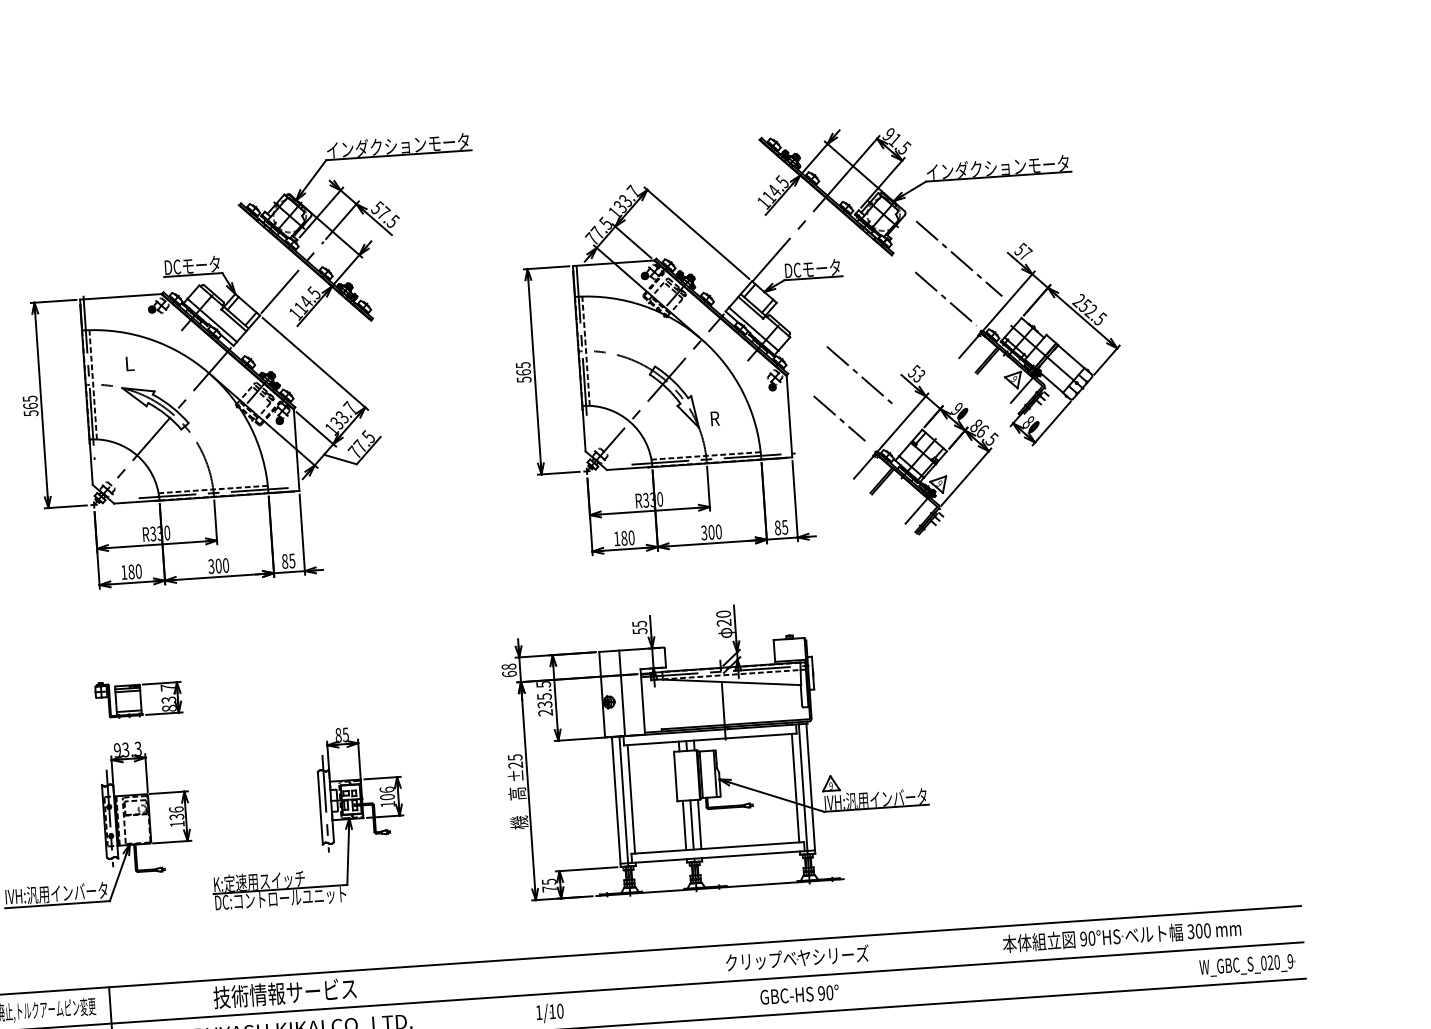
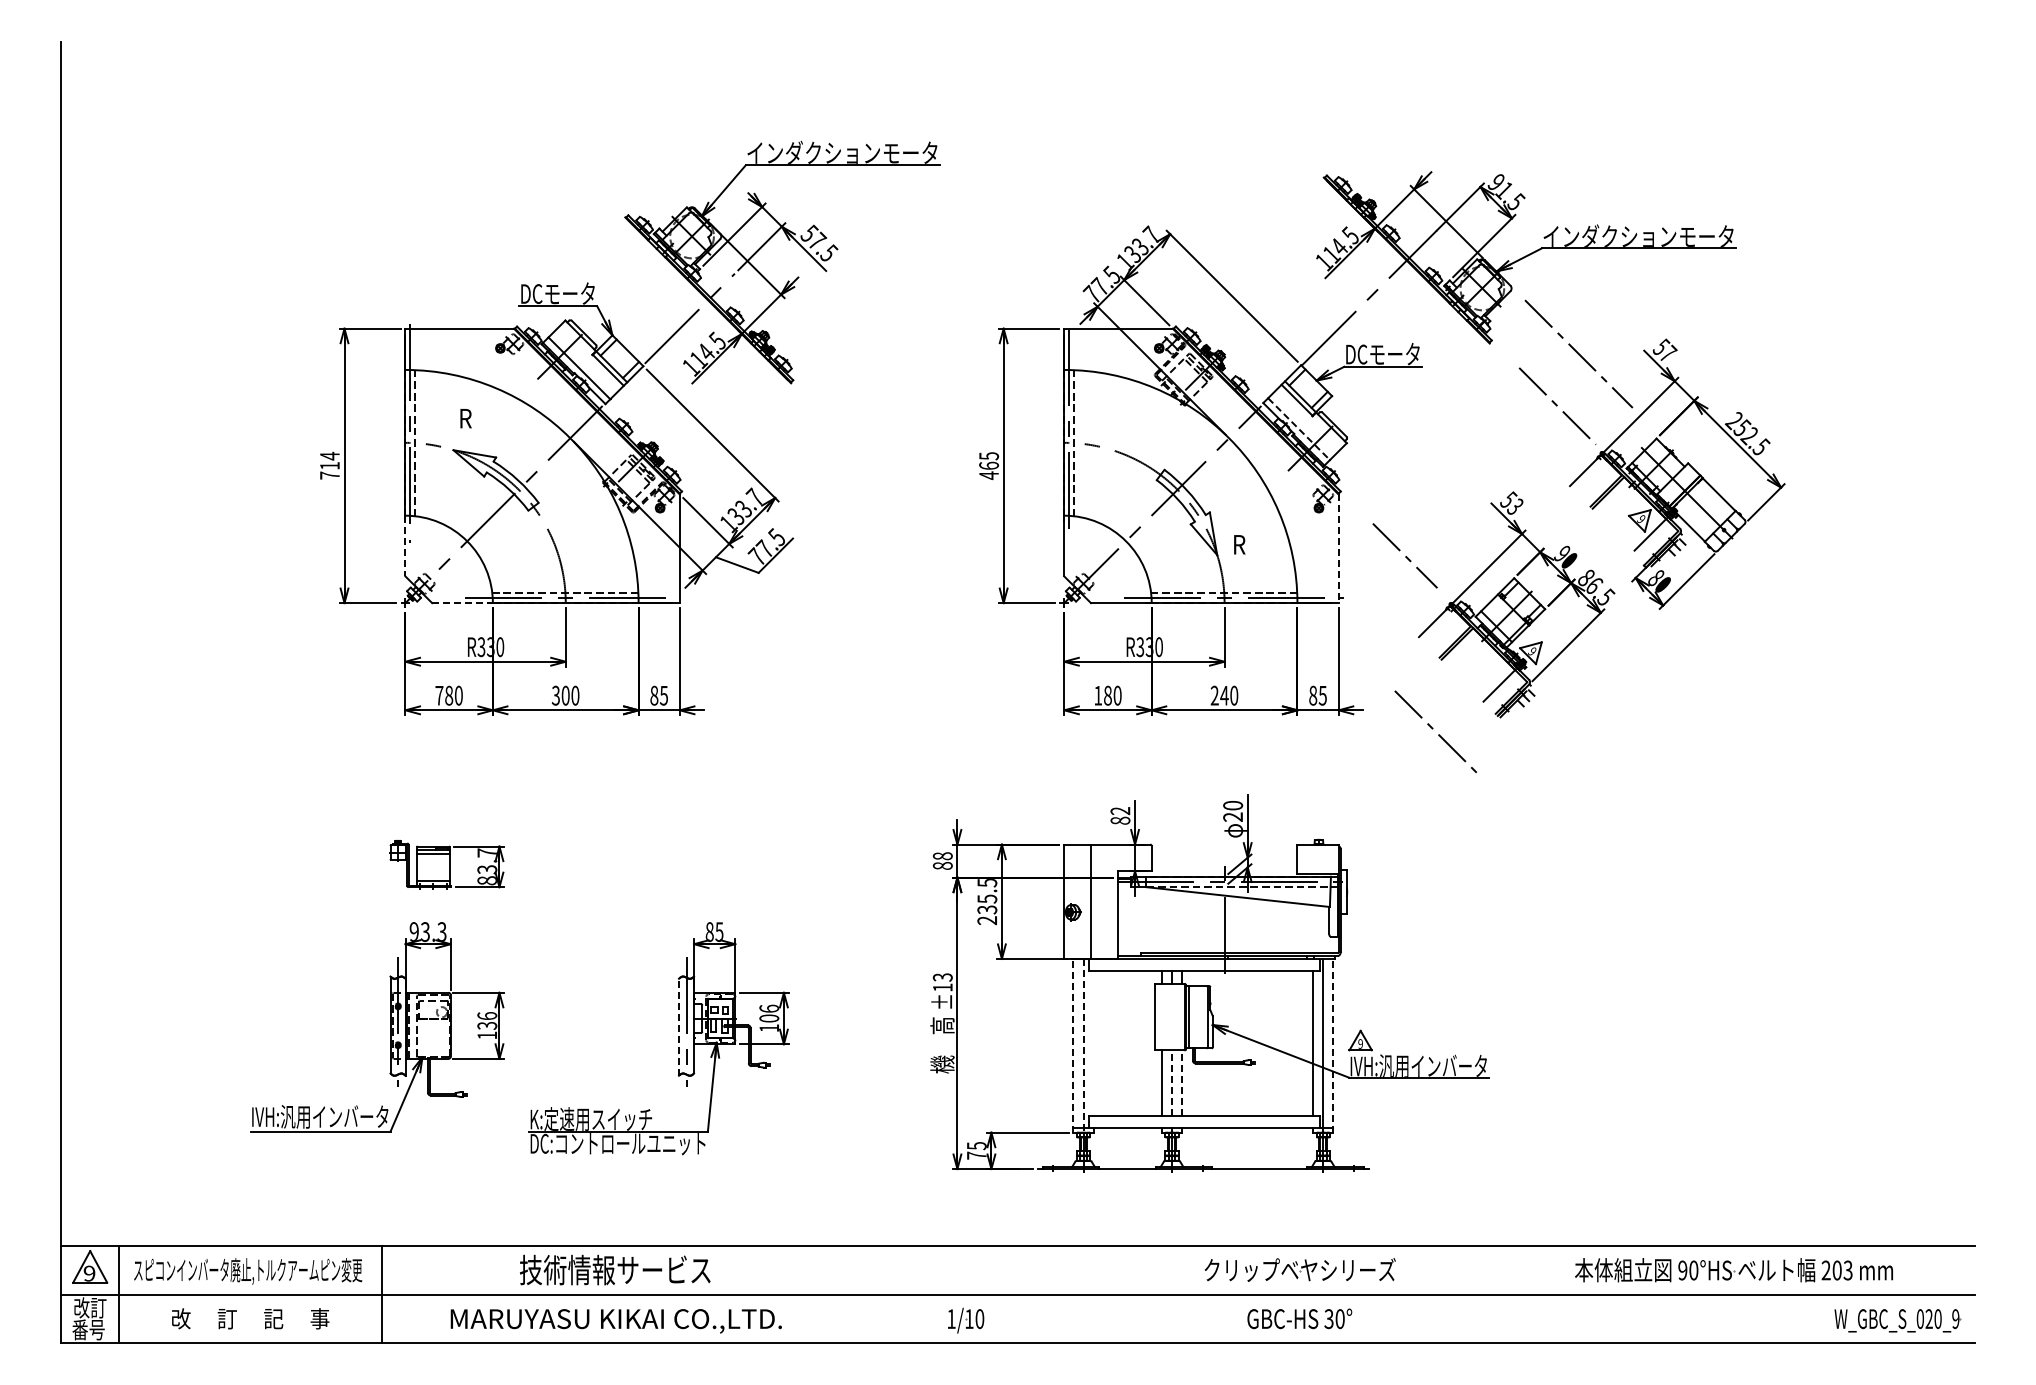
line: (754, 329) -> (1299, 429), solid -> dashed
text: (129, 363) -> (465, 418), L -> R
line: (857, 372) -> (1433, 728), moved
text: (524, 379) -> (989, 475), 565 -> 465
text: (30, 405) -> (329, 465), 565 -> 714
line: (789, 416) -> (1338, 548), solid -> dashed
line: (91, 462) -> (405, 546), solid -> dashed
line: (137, 502) -> (463, 603), solid -> dashed
text: (707, 532) -> (1219, 695), 300 -> 240
text: (124, 572) -> (439, 695), 180 -> 780
text: (639, 627) -> (1120, 815), 55 -> 82
text: (509, 673) -> (942, 865), 68 -> 88
text: (515, 761) -> (942, 982), ±25 -> ±13
line: (810, 788) -> (1333, 1045), solid -> dashed
line: (631, 799) -> (1093, 1043), removed
line: (616, 801) -> (1073, 1045), solid -> dashed
line: (623, 801) -> (1083, 1045), solid -> dashed
line: (319, 807) -> (678, 1026), solid -> dashed
line: (699, 824) -> (1182, 1083), solid -> dashed
line: (692, 825) -> (1172, 1083), solid -> dashed
text: (1198, 931) -> (1836, 1270), 300 -> 203
text: (821, 993) -> (1328, 1318), 90° -> 30°

